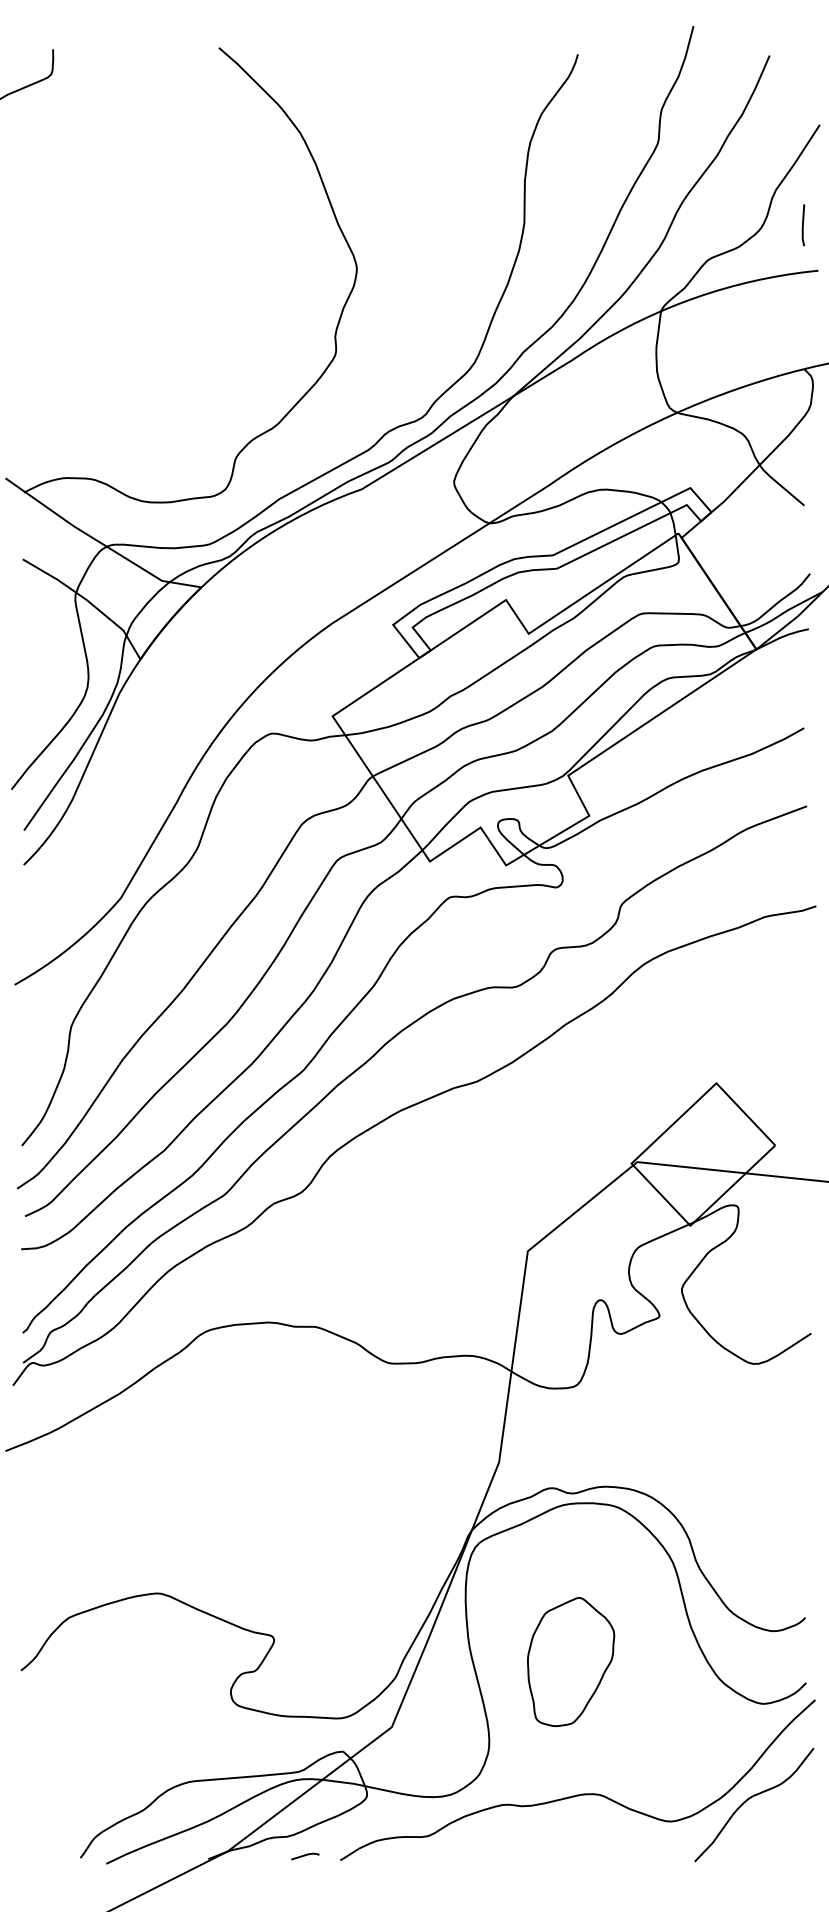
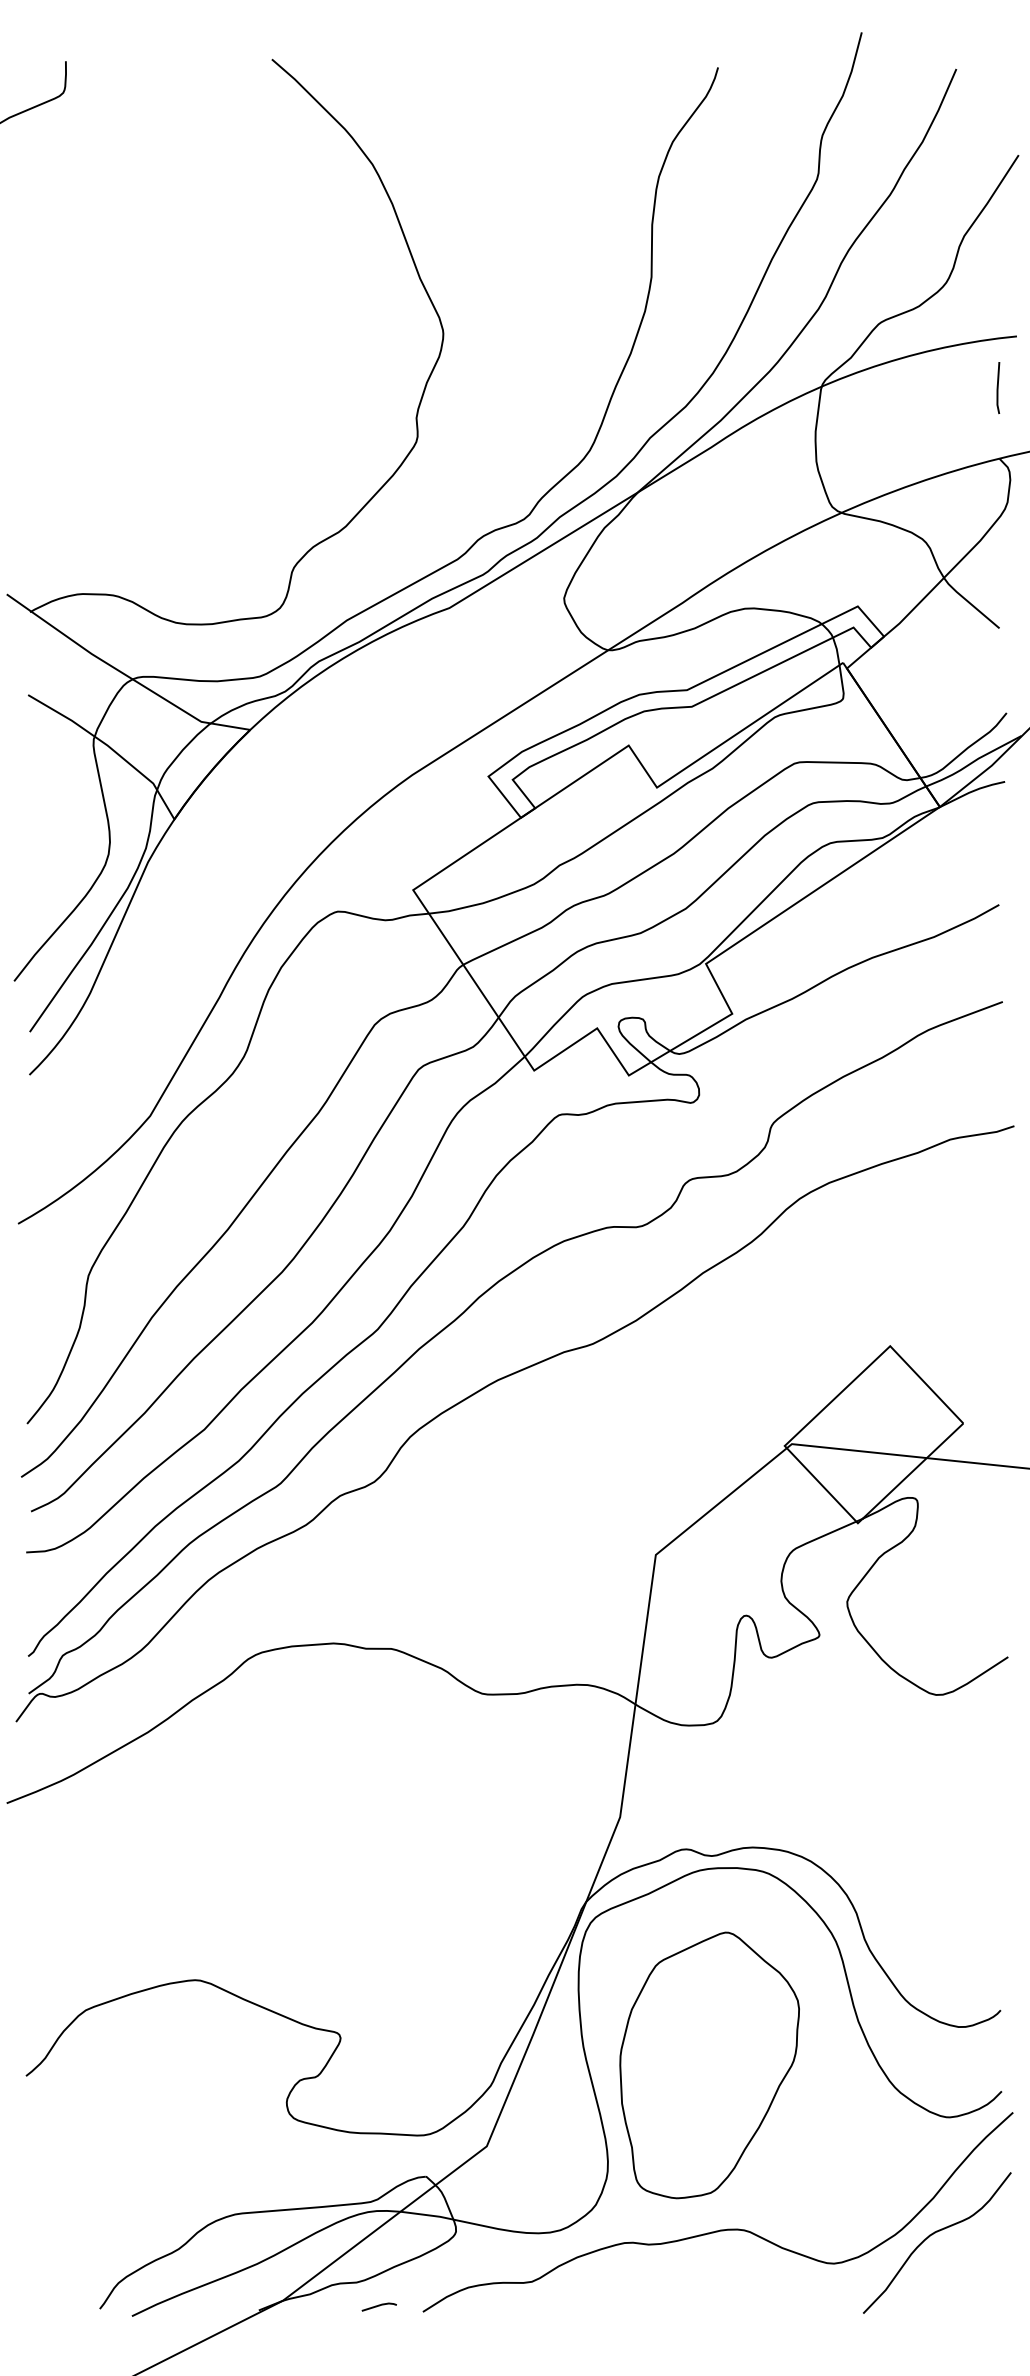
line: (803, 225) -> (998, 388), moved
part: (570, 1661) -> (708, 2064), size x1.67

